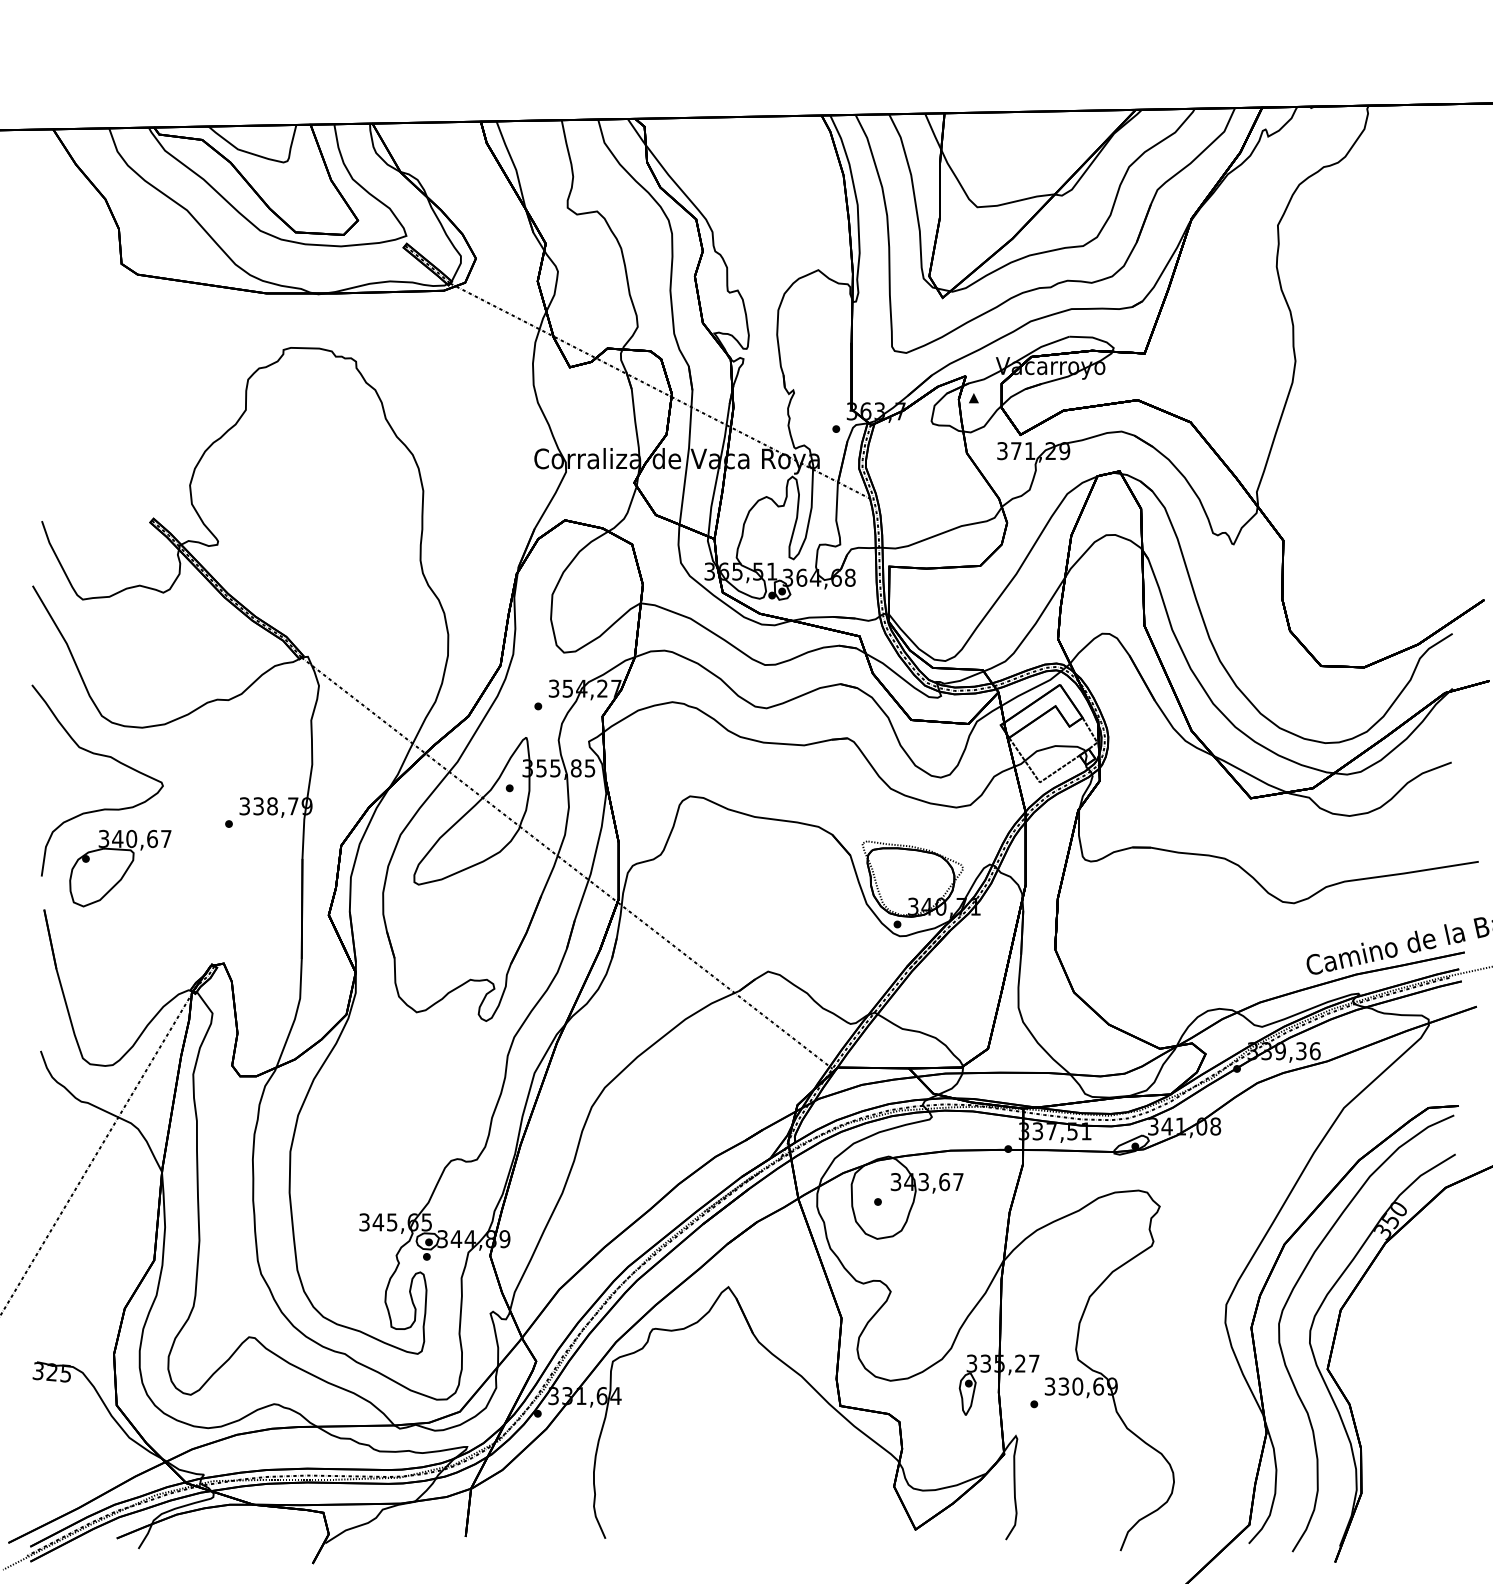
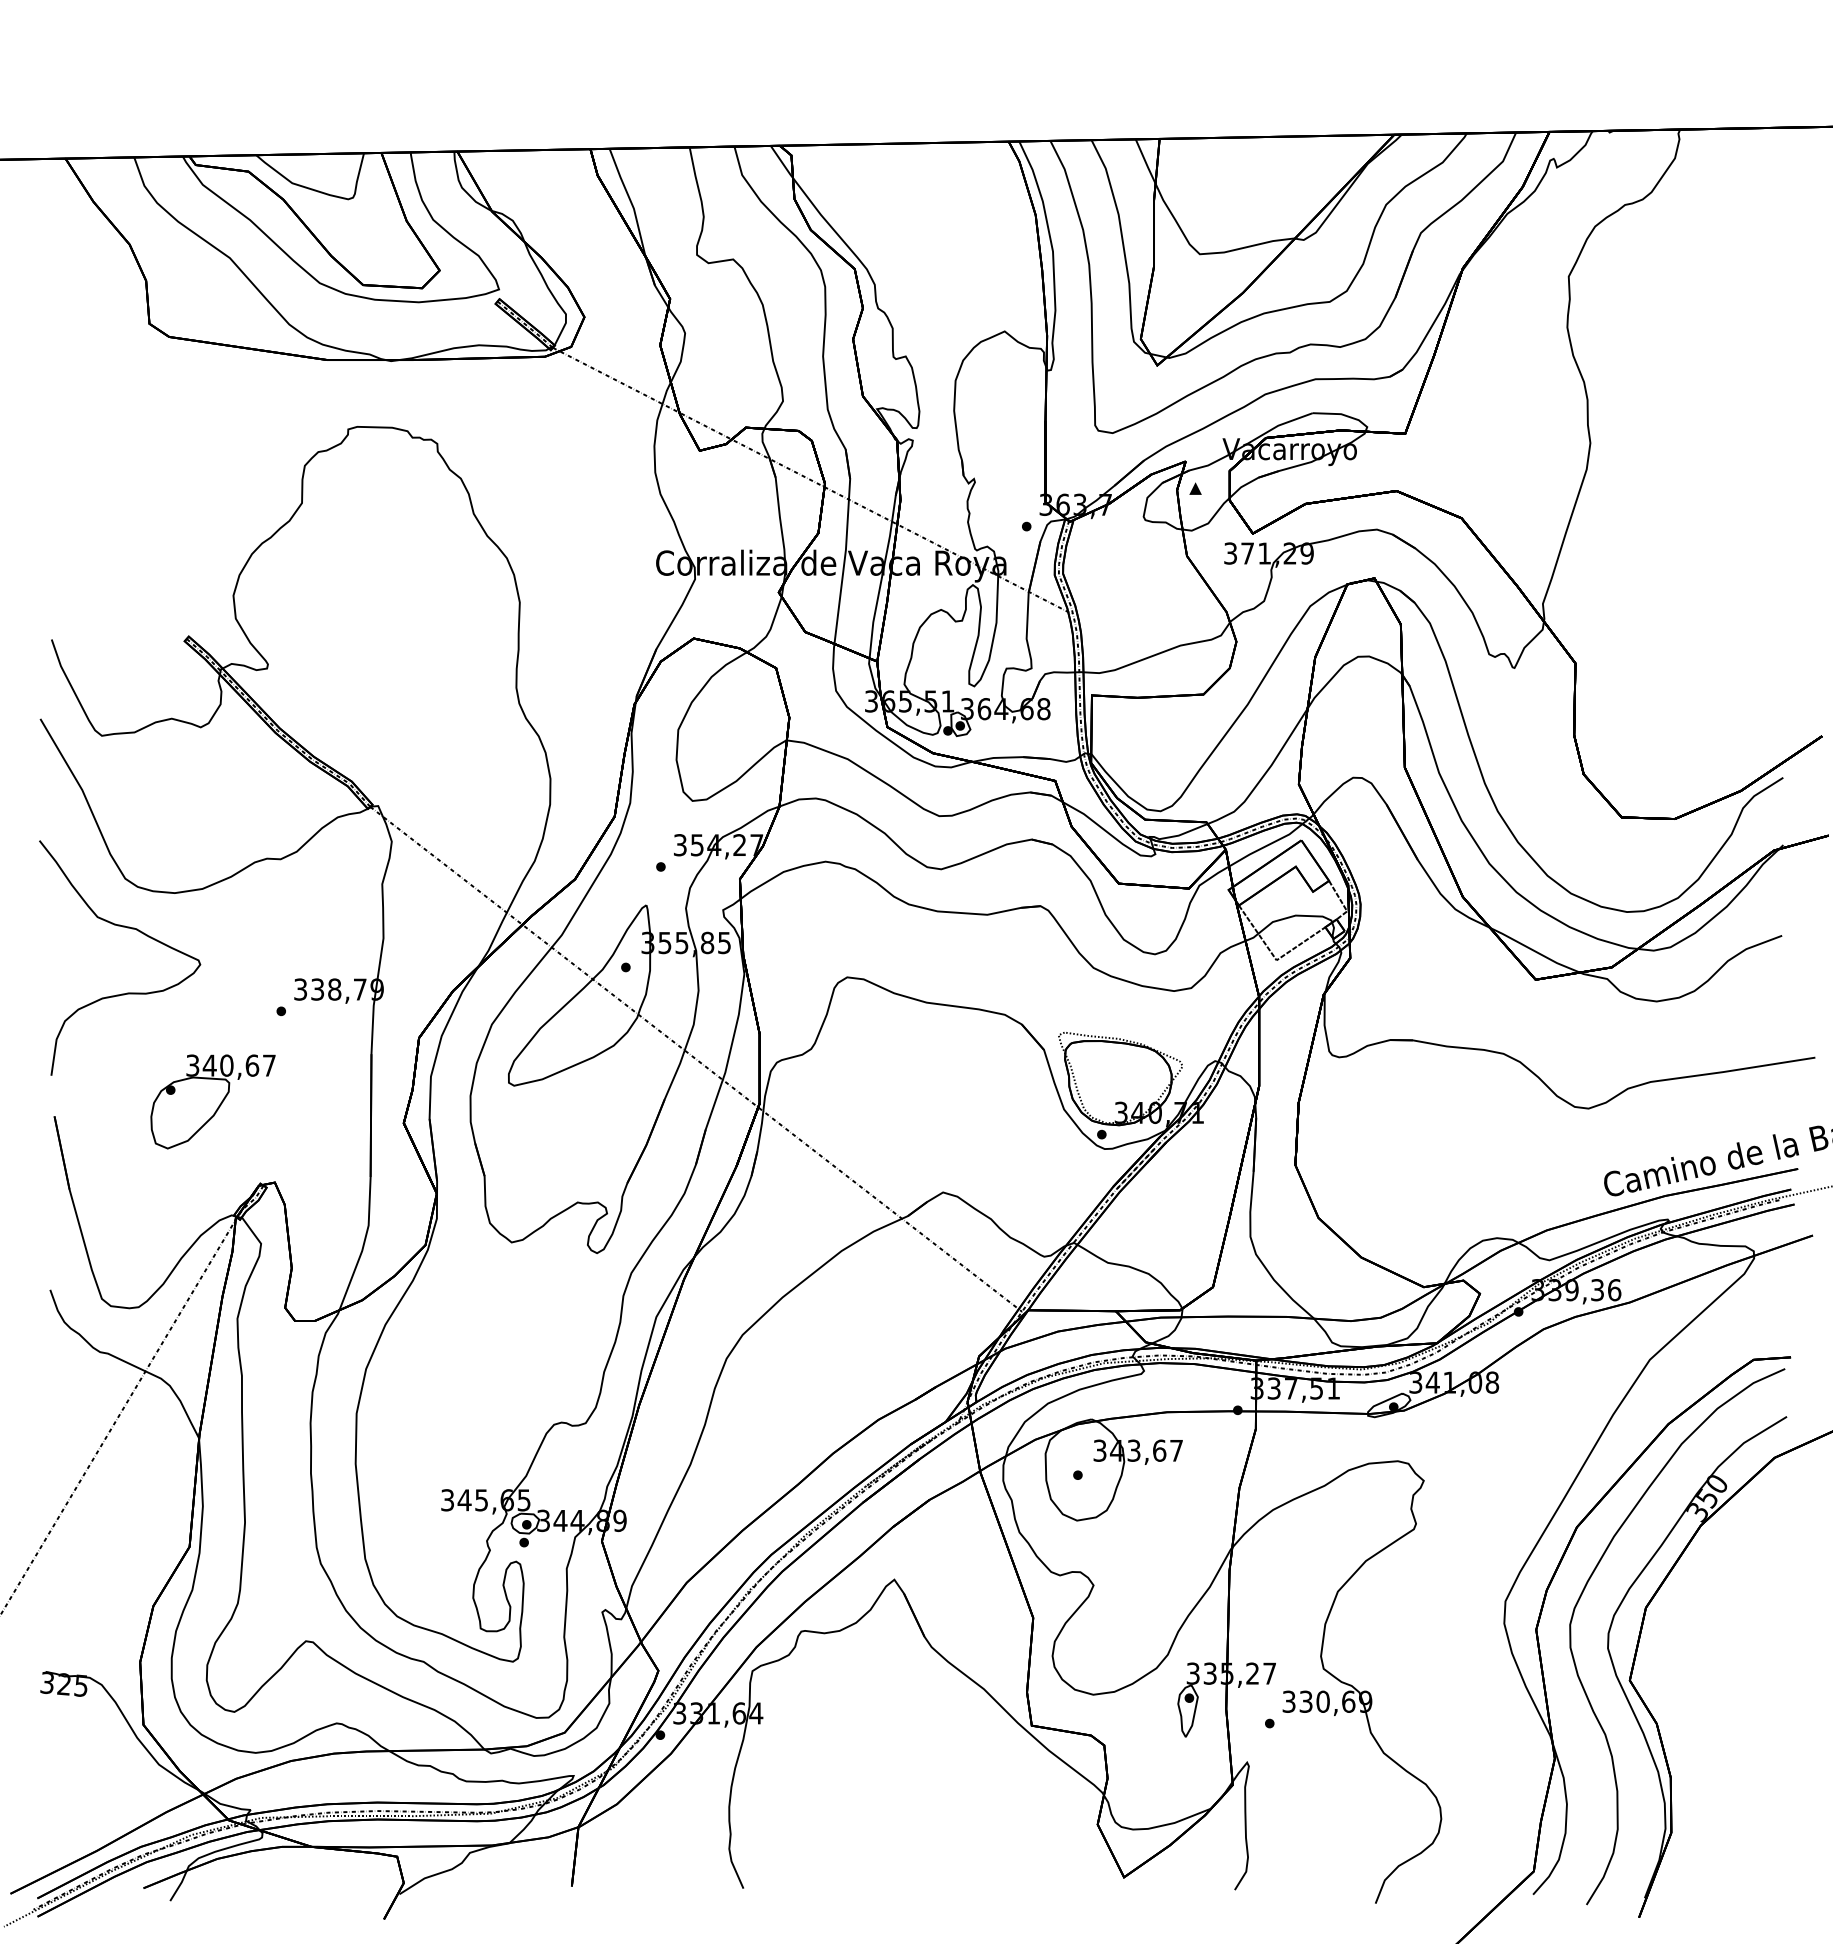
part: (119, 868) -> (212, 1101), moved

